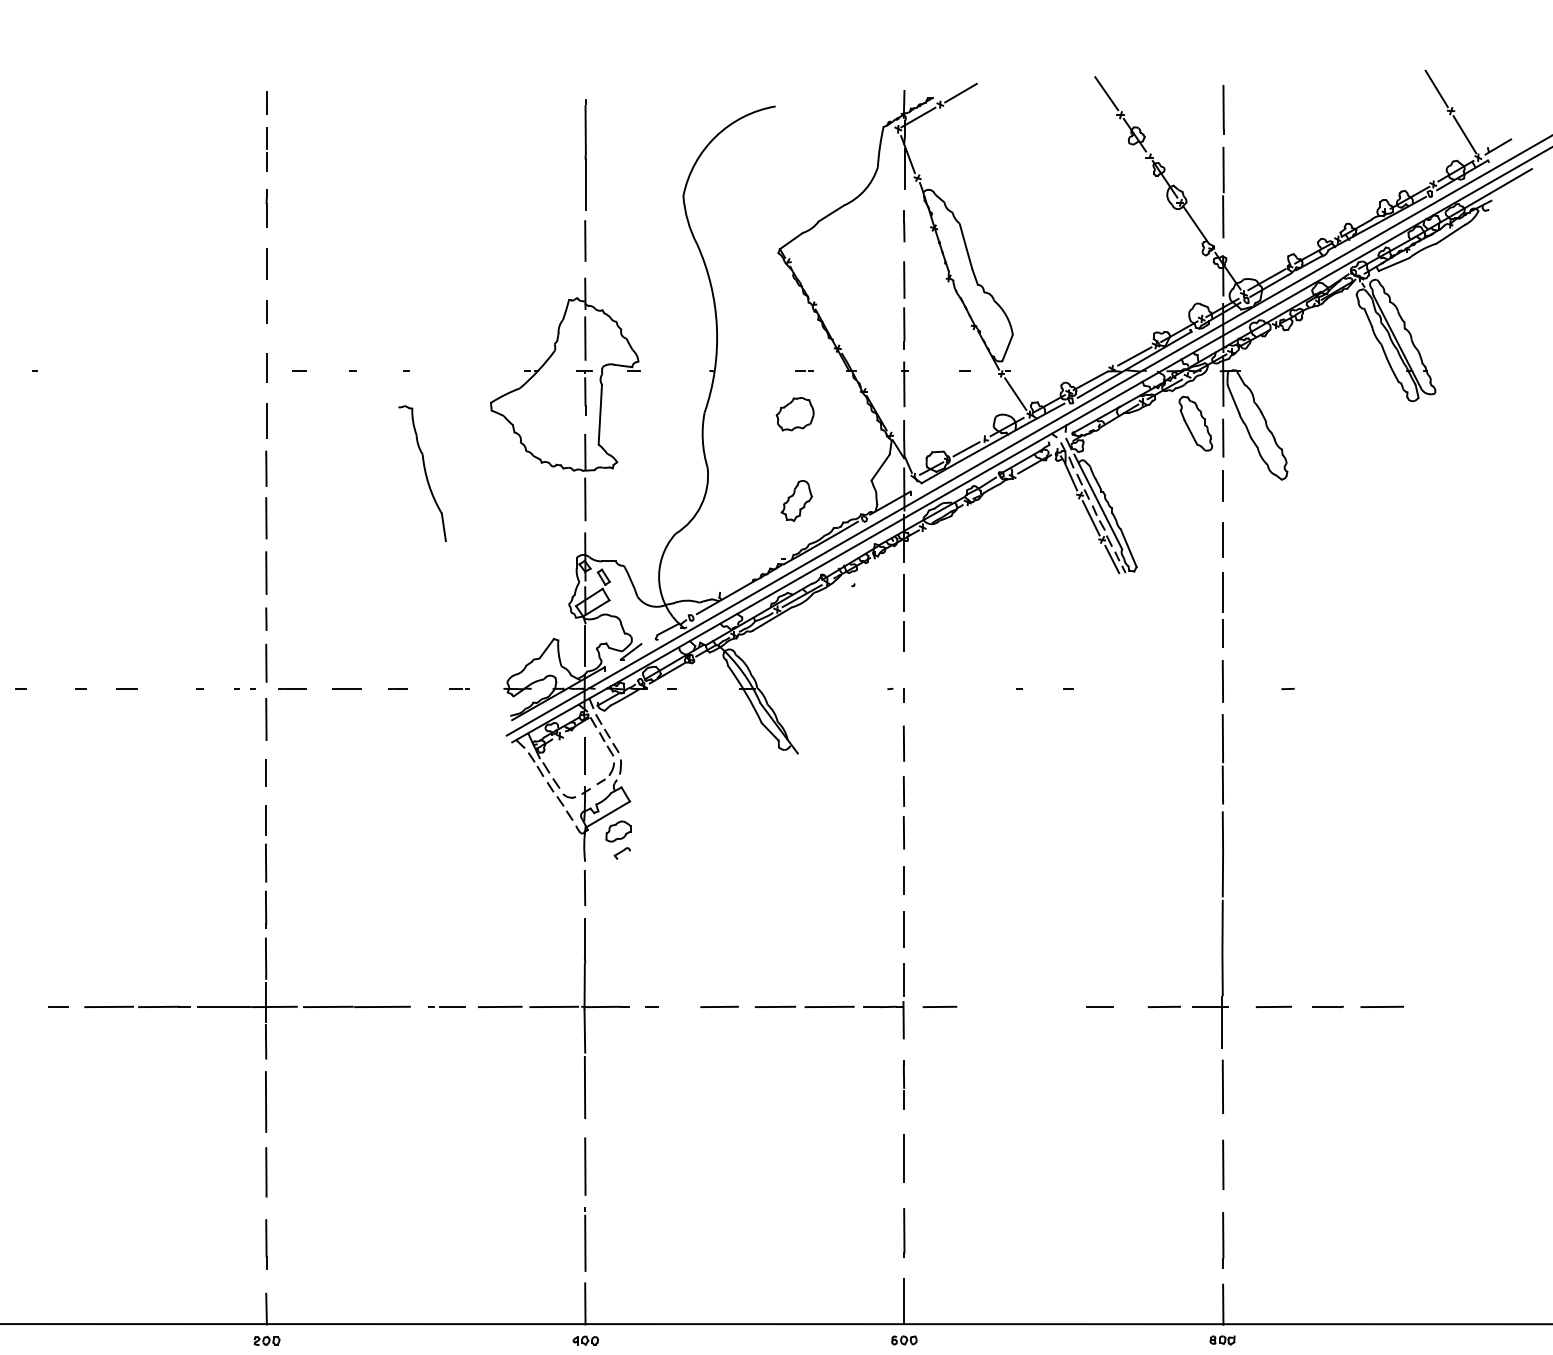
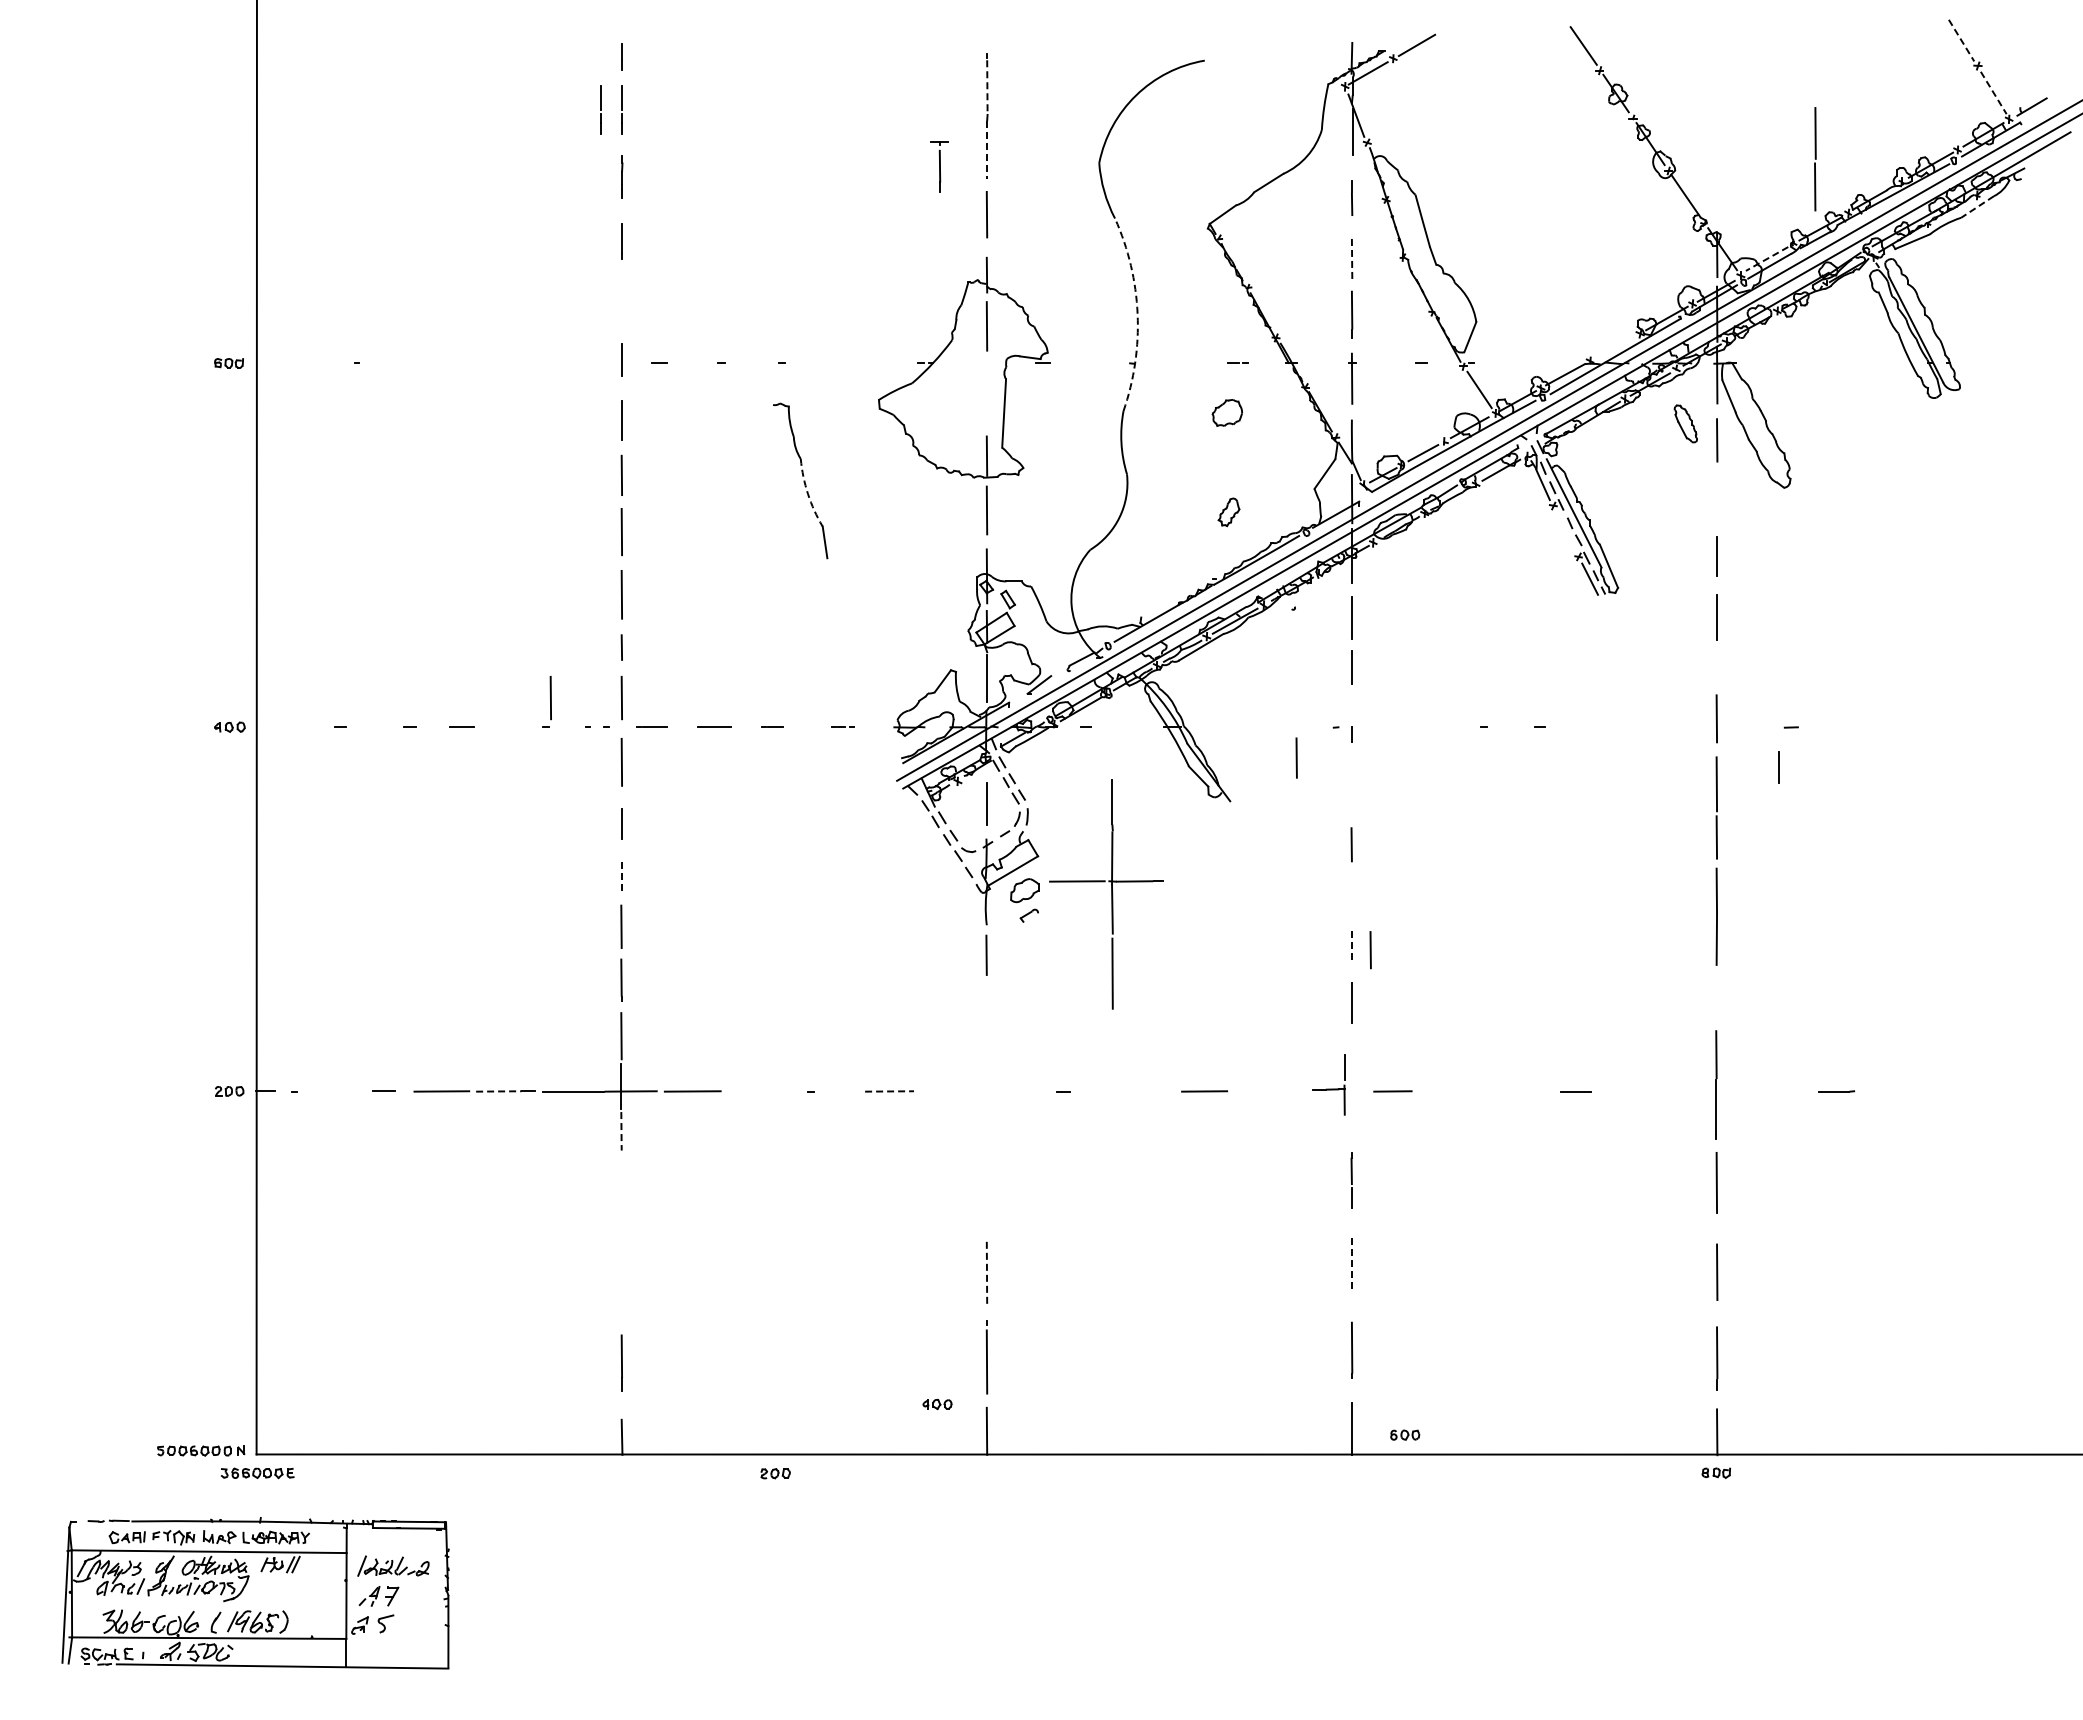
line: (1436, 89) -> (1961, 41), solid -> dashed
line: (1223, 109) -> (1717, 64), removed
line: (585, 129) -> (987, 86), solid -> dashed
line: (1464, 135) -> (1993, 93), solid -> dashed
line: (247, 149) -> (600, 109), added
line: (585, 184) -> (987, 150), solid -> dashed
line: (1223, 192) -> (1815, 159), moved
line: (1450, 234) -> (1977, 207), solid -> dashed
line: (904, 280) -> (1352, 259), solid -> dashed
line: (1266, 280) -> (1766, 259), solid -> dashed
line: (266, 311) -> (621, 295), removed
arc: (716, 328) -> (1137, 314), solid -> dashed
line: (1134, 356) -> (1615, 346), removed
part: (584, 391) -> (939, 166), moved
part: (795, 413) -> (1227, 412), size x0.7
part: (1195, 423) -> (1685, 423), size x0.6
arc: (428, 484) -> (807, 493), solid -> dashed
line: (1222, 485) -> (1716, 494), removed
part: (796, 501) -> (1228, 512), size x0.6
line: (1090, 517) -> (1565, 531), removed
line: (1222, 633) -> (1778, 767), moved
line: (204, 663) -> (550, 698), added
line: (903, 743) -> (1296, 757), moved
line: (266, 820) -> (621, 878), solid -> dashed
line: (903, 833) -> (1370, 950), moved
line: (903, 880) -> (1351, 946), solid -> dashed
line: (1222, 926) -> (1716, 999), removed
part: (883, 1000) -> (1328, 1084), size x0.7
line: (158, 1007) -> (498, 1091), solid -> dashed
line: (382, 1007) -> (754, 1091), removed
line: (452, 1007) -> (834, 1091), removed
line: (501, 1007) -> (890, 1091), solid -> dashed
line: (719, 1007) -> (1140, 1091), removed
line: (829, 1007) -> (1266, 1091), removed
line: (1164, 1007) -> (1649, 1091), removed
line: (1210, 1007) -> (1702, 1091), removed
line: (1273, 1007) -> (1774, 1091), removed
line: (1382, 1007) -> (1899, 1091), removed
part: (579, 1018) -> (1106, 894), moved
line: (266, 1041) -> (621, 1131), solid -> dashed
line: (266, 1101) -> (621, 1199), removed
line: (903, 1158) -> (1351, 1264), solid -> dashed
line: (585, 1166) -> (987, 1274), solid -> dashed
line: (266, 1172) -> (621, 1280), removed
part: (904, 1339) -> (1405, 1434), moved
part: (266, 1340) -> (775, 1473), moved
part: (585, 1340) -> (937, 1404), moved

